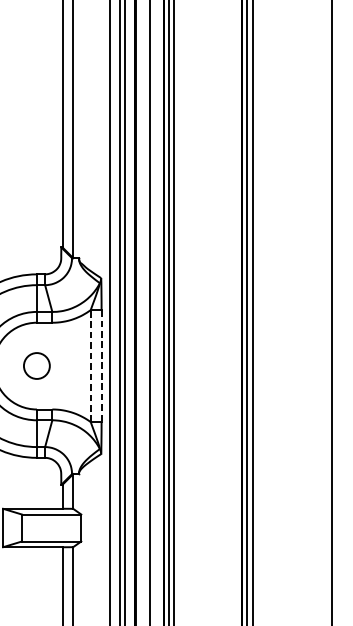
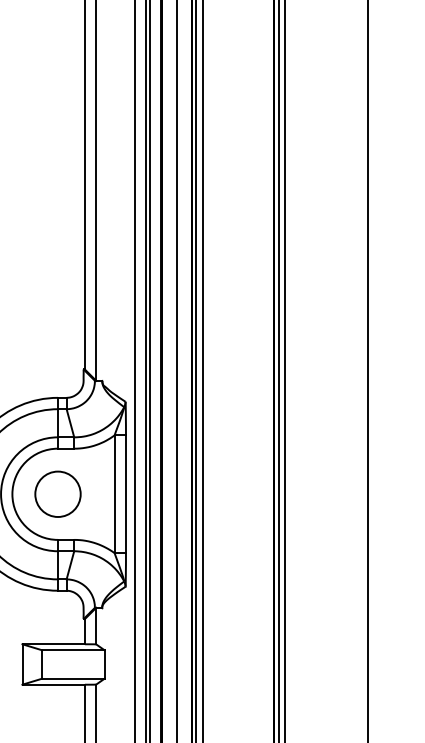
circle: (36, 365) -> (57, 493), size x1.67
line: (90, 366) -> (114, 494), dashed -> solid
line: (101, 366) -> (125, 494), dashed -> solid

